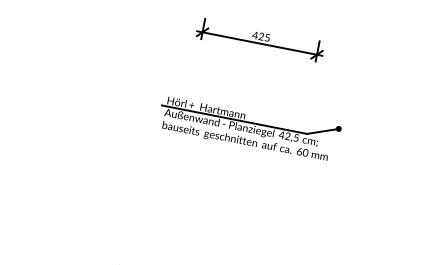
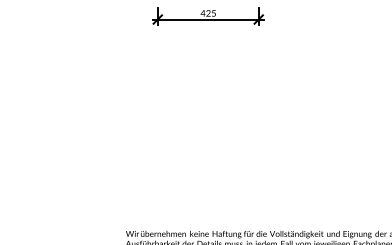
part: (249, 127) -> (213, 92), removed

